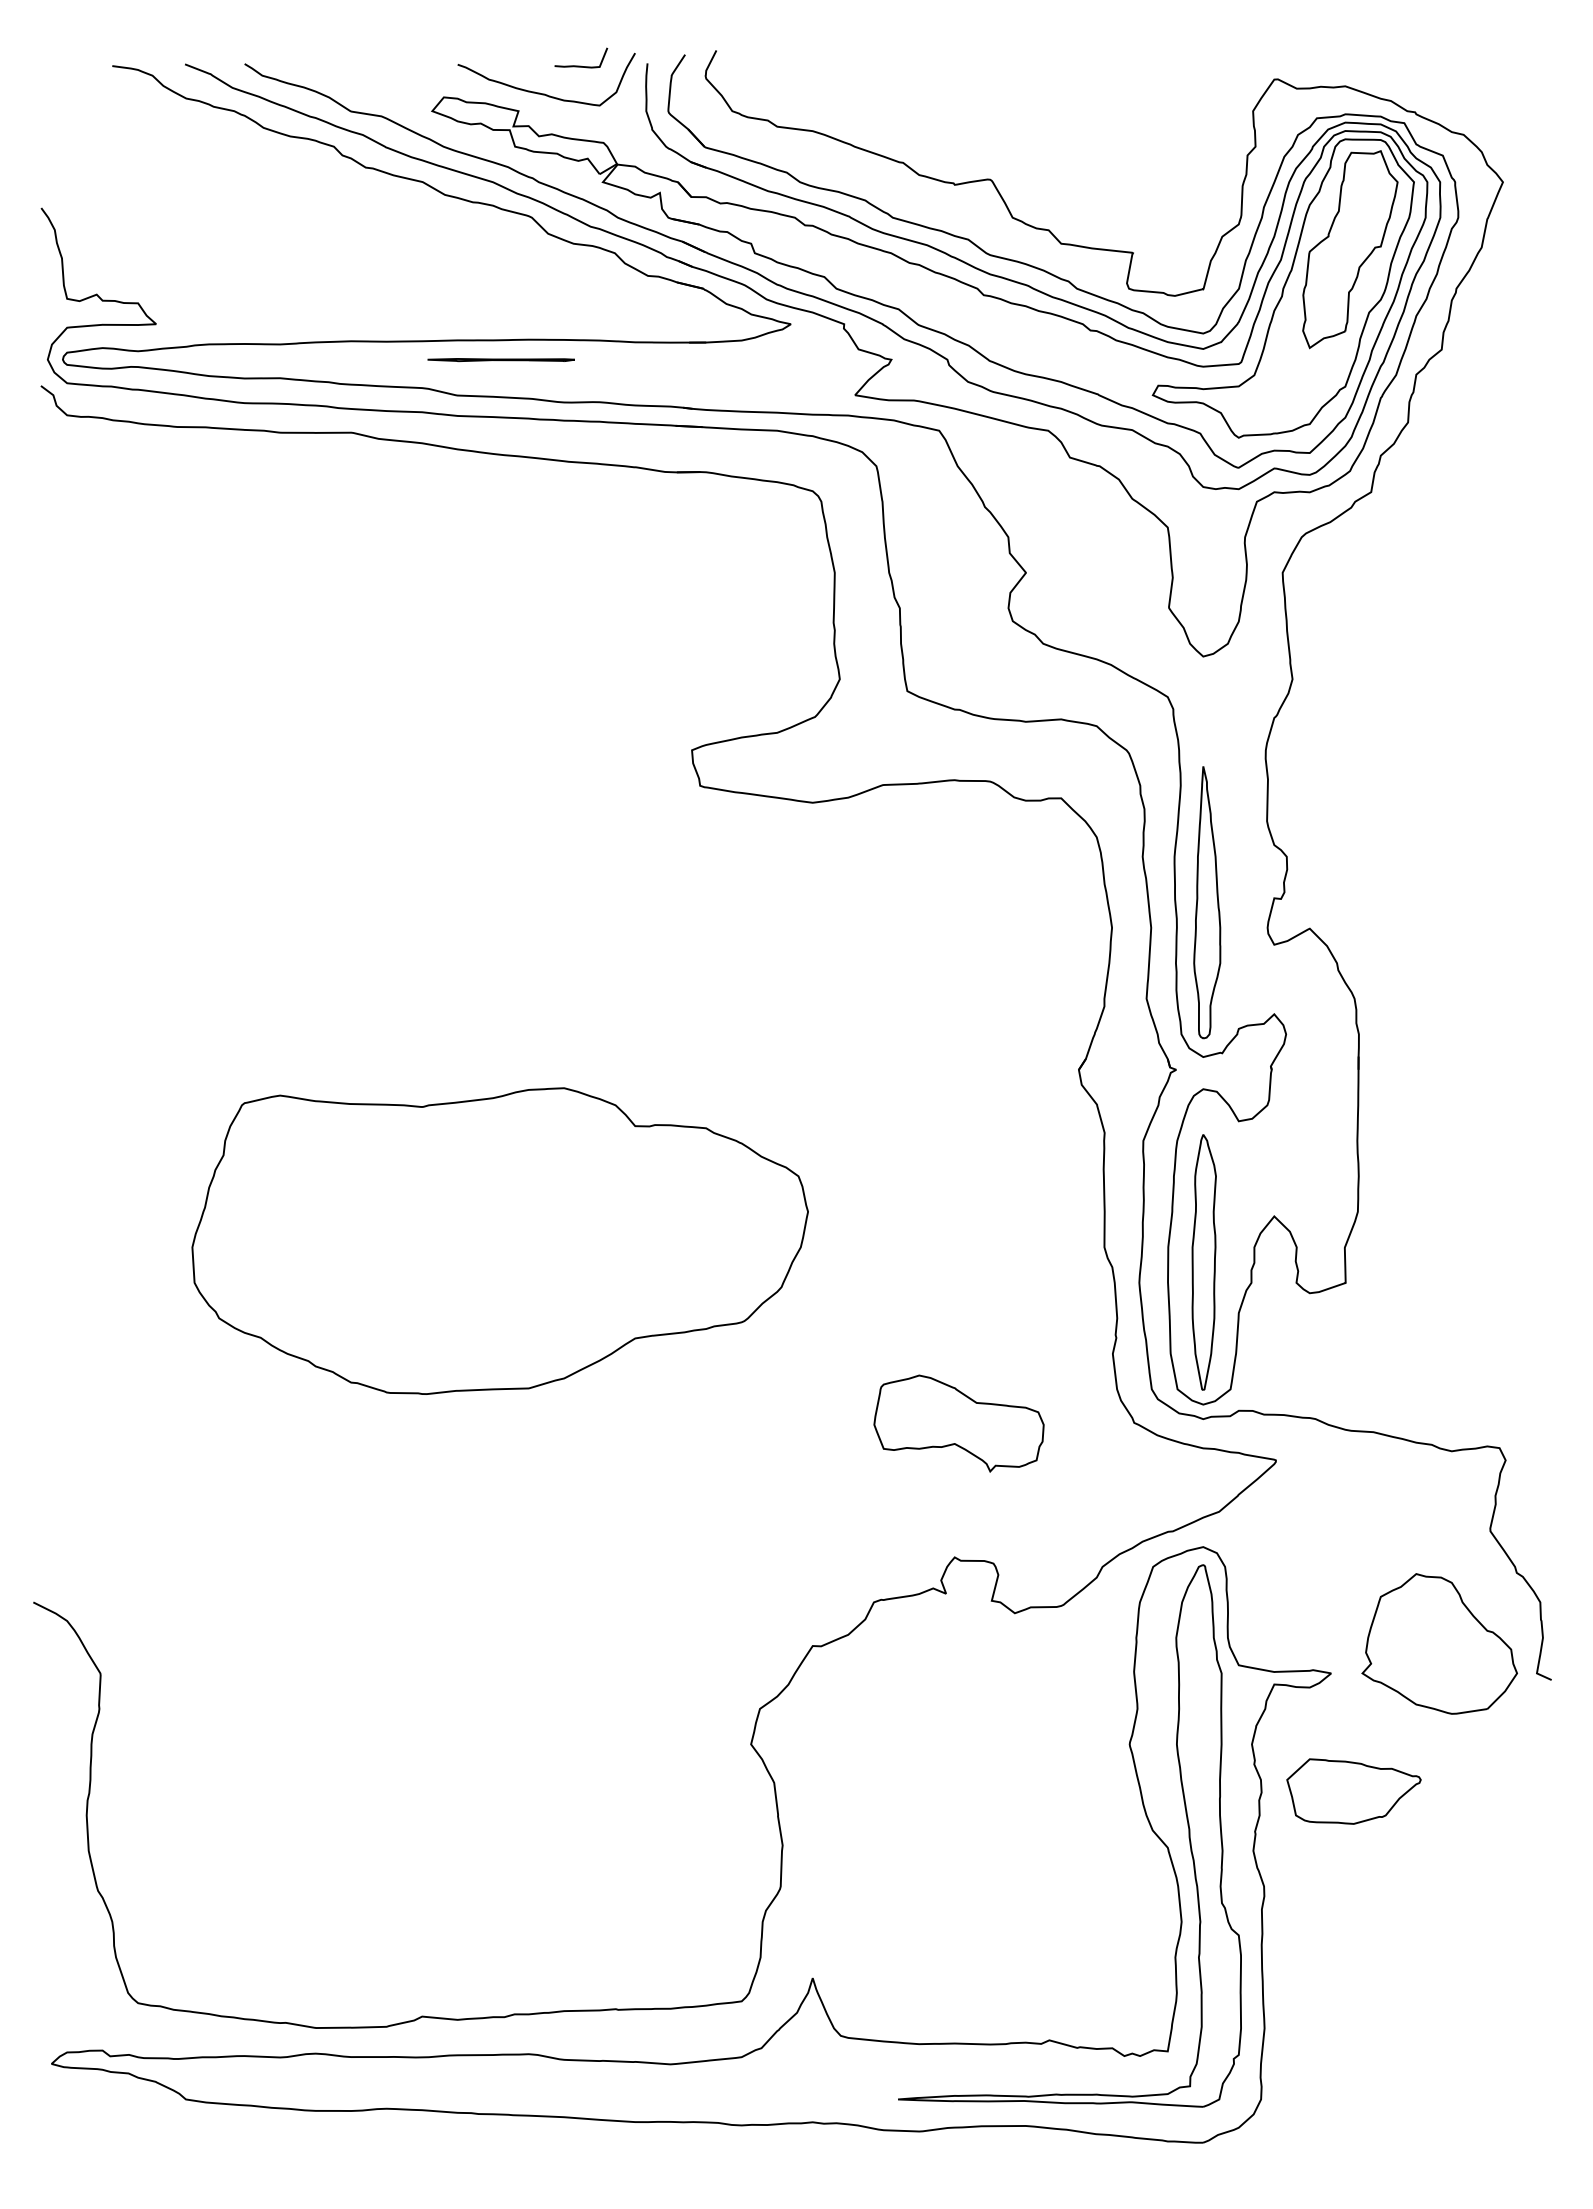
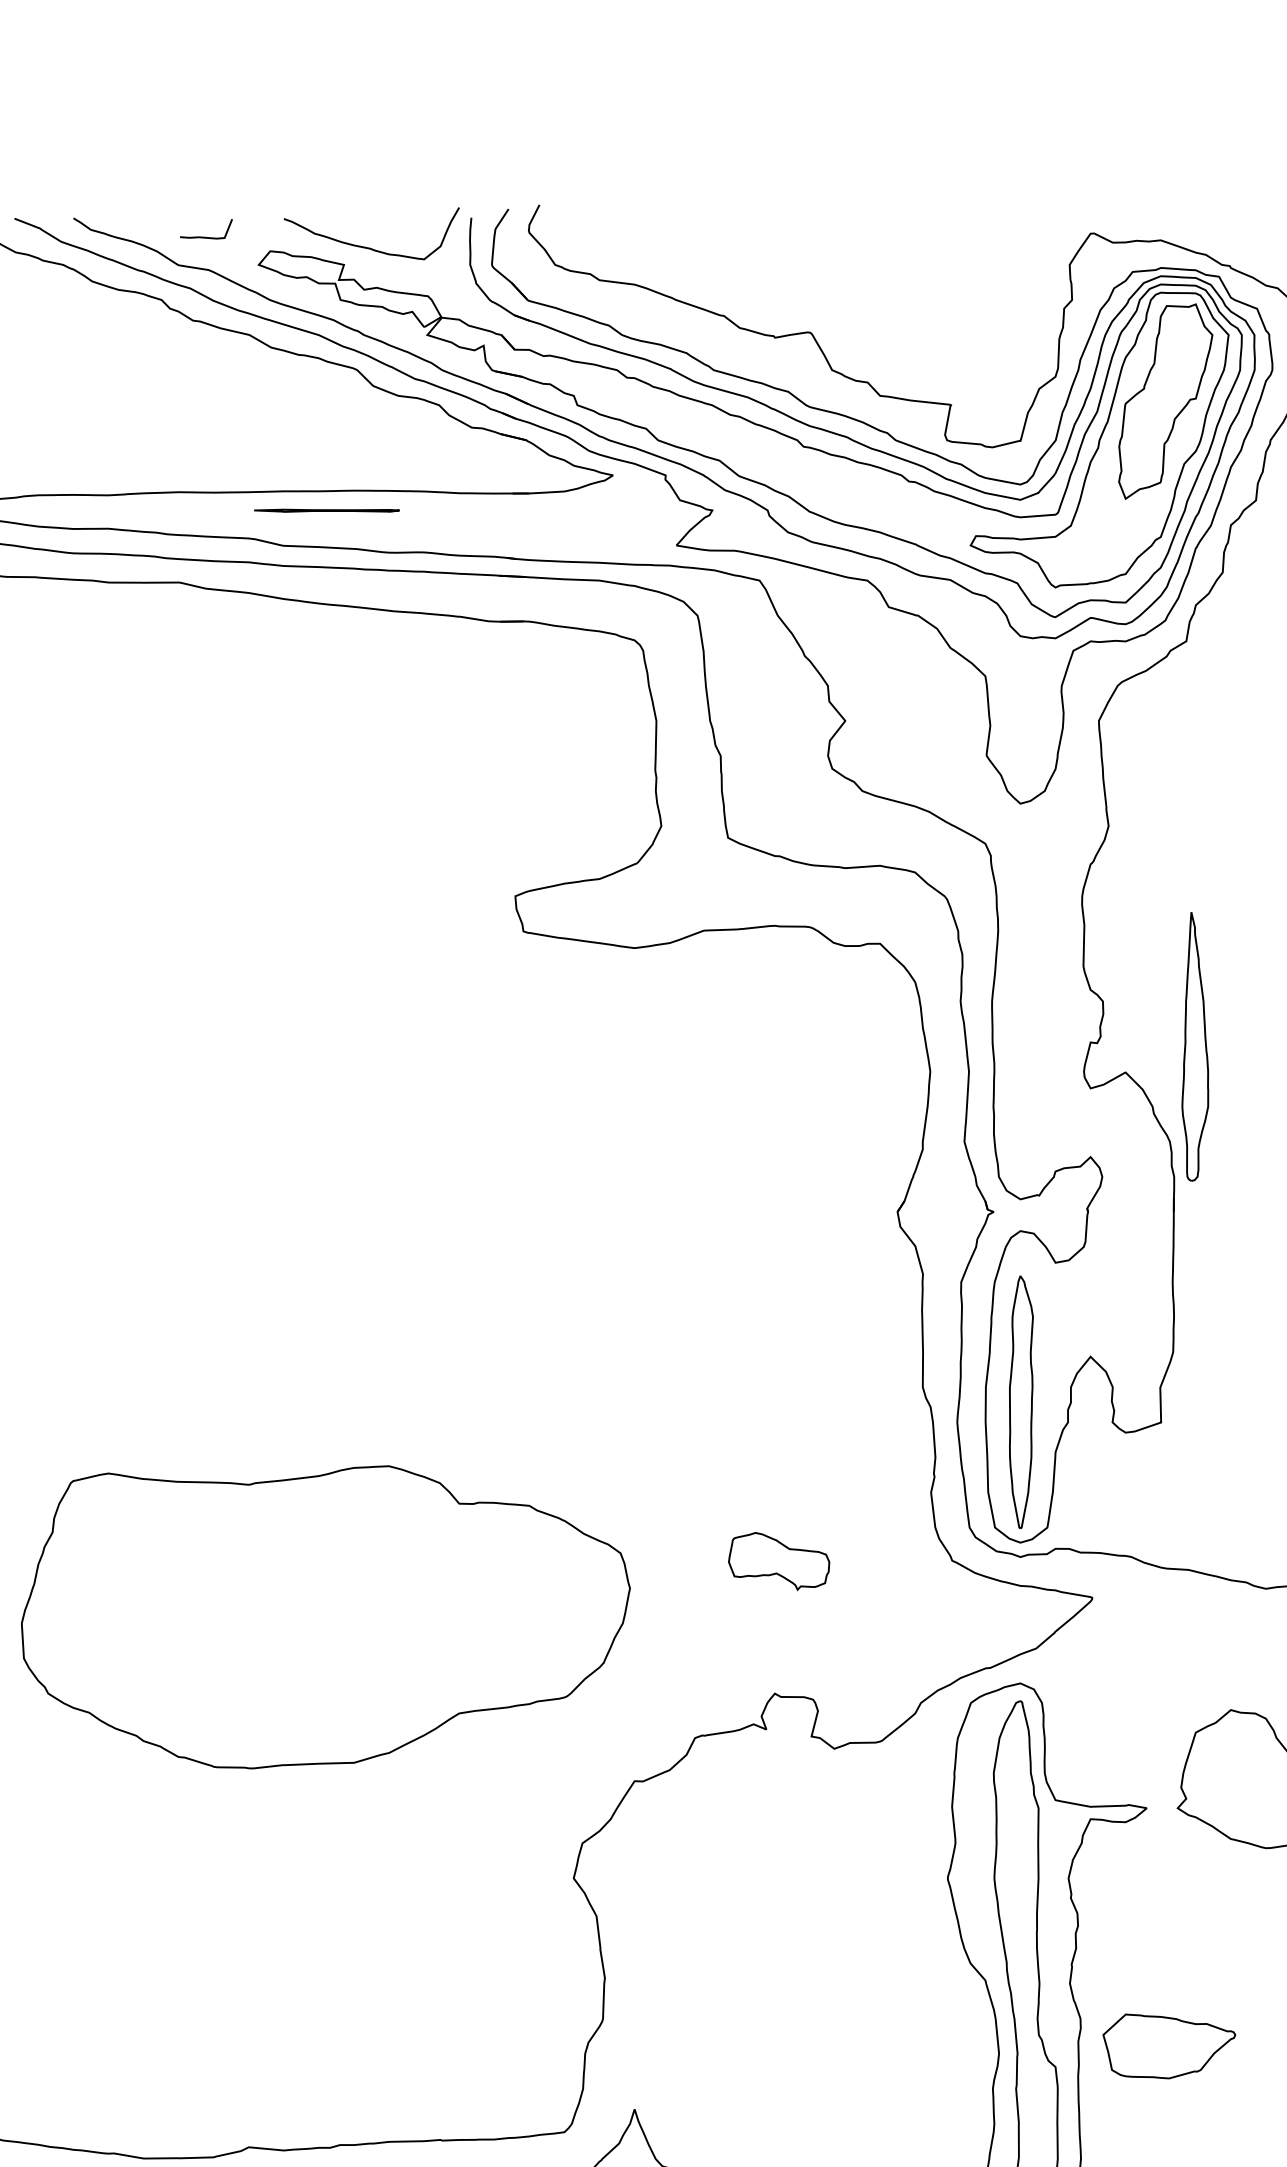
curve: (581, 65) -> (206, 236), moved
part: (1207, 902) -> (1195, 1046), moved
part: (499, 1240) -> (325, 1616), moved
part: (958, 1423) -> (778, 1561), size x0.6
part: (1353, 1791) -> (1168, 2046), moved

